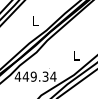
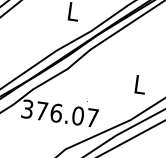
text: (35, 76) -> (59, 113), 449.34 -> 376.07

